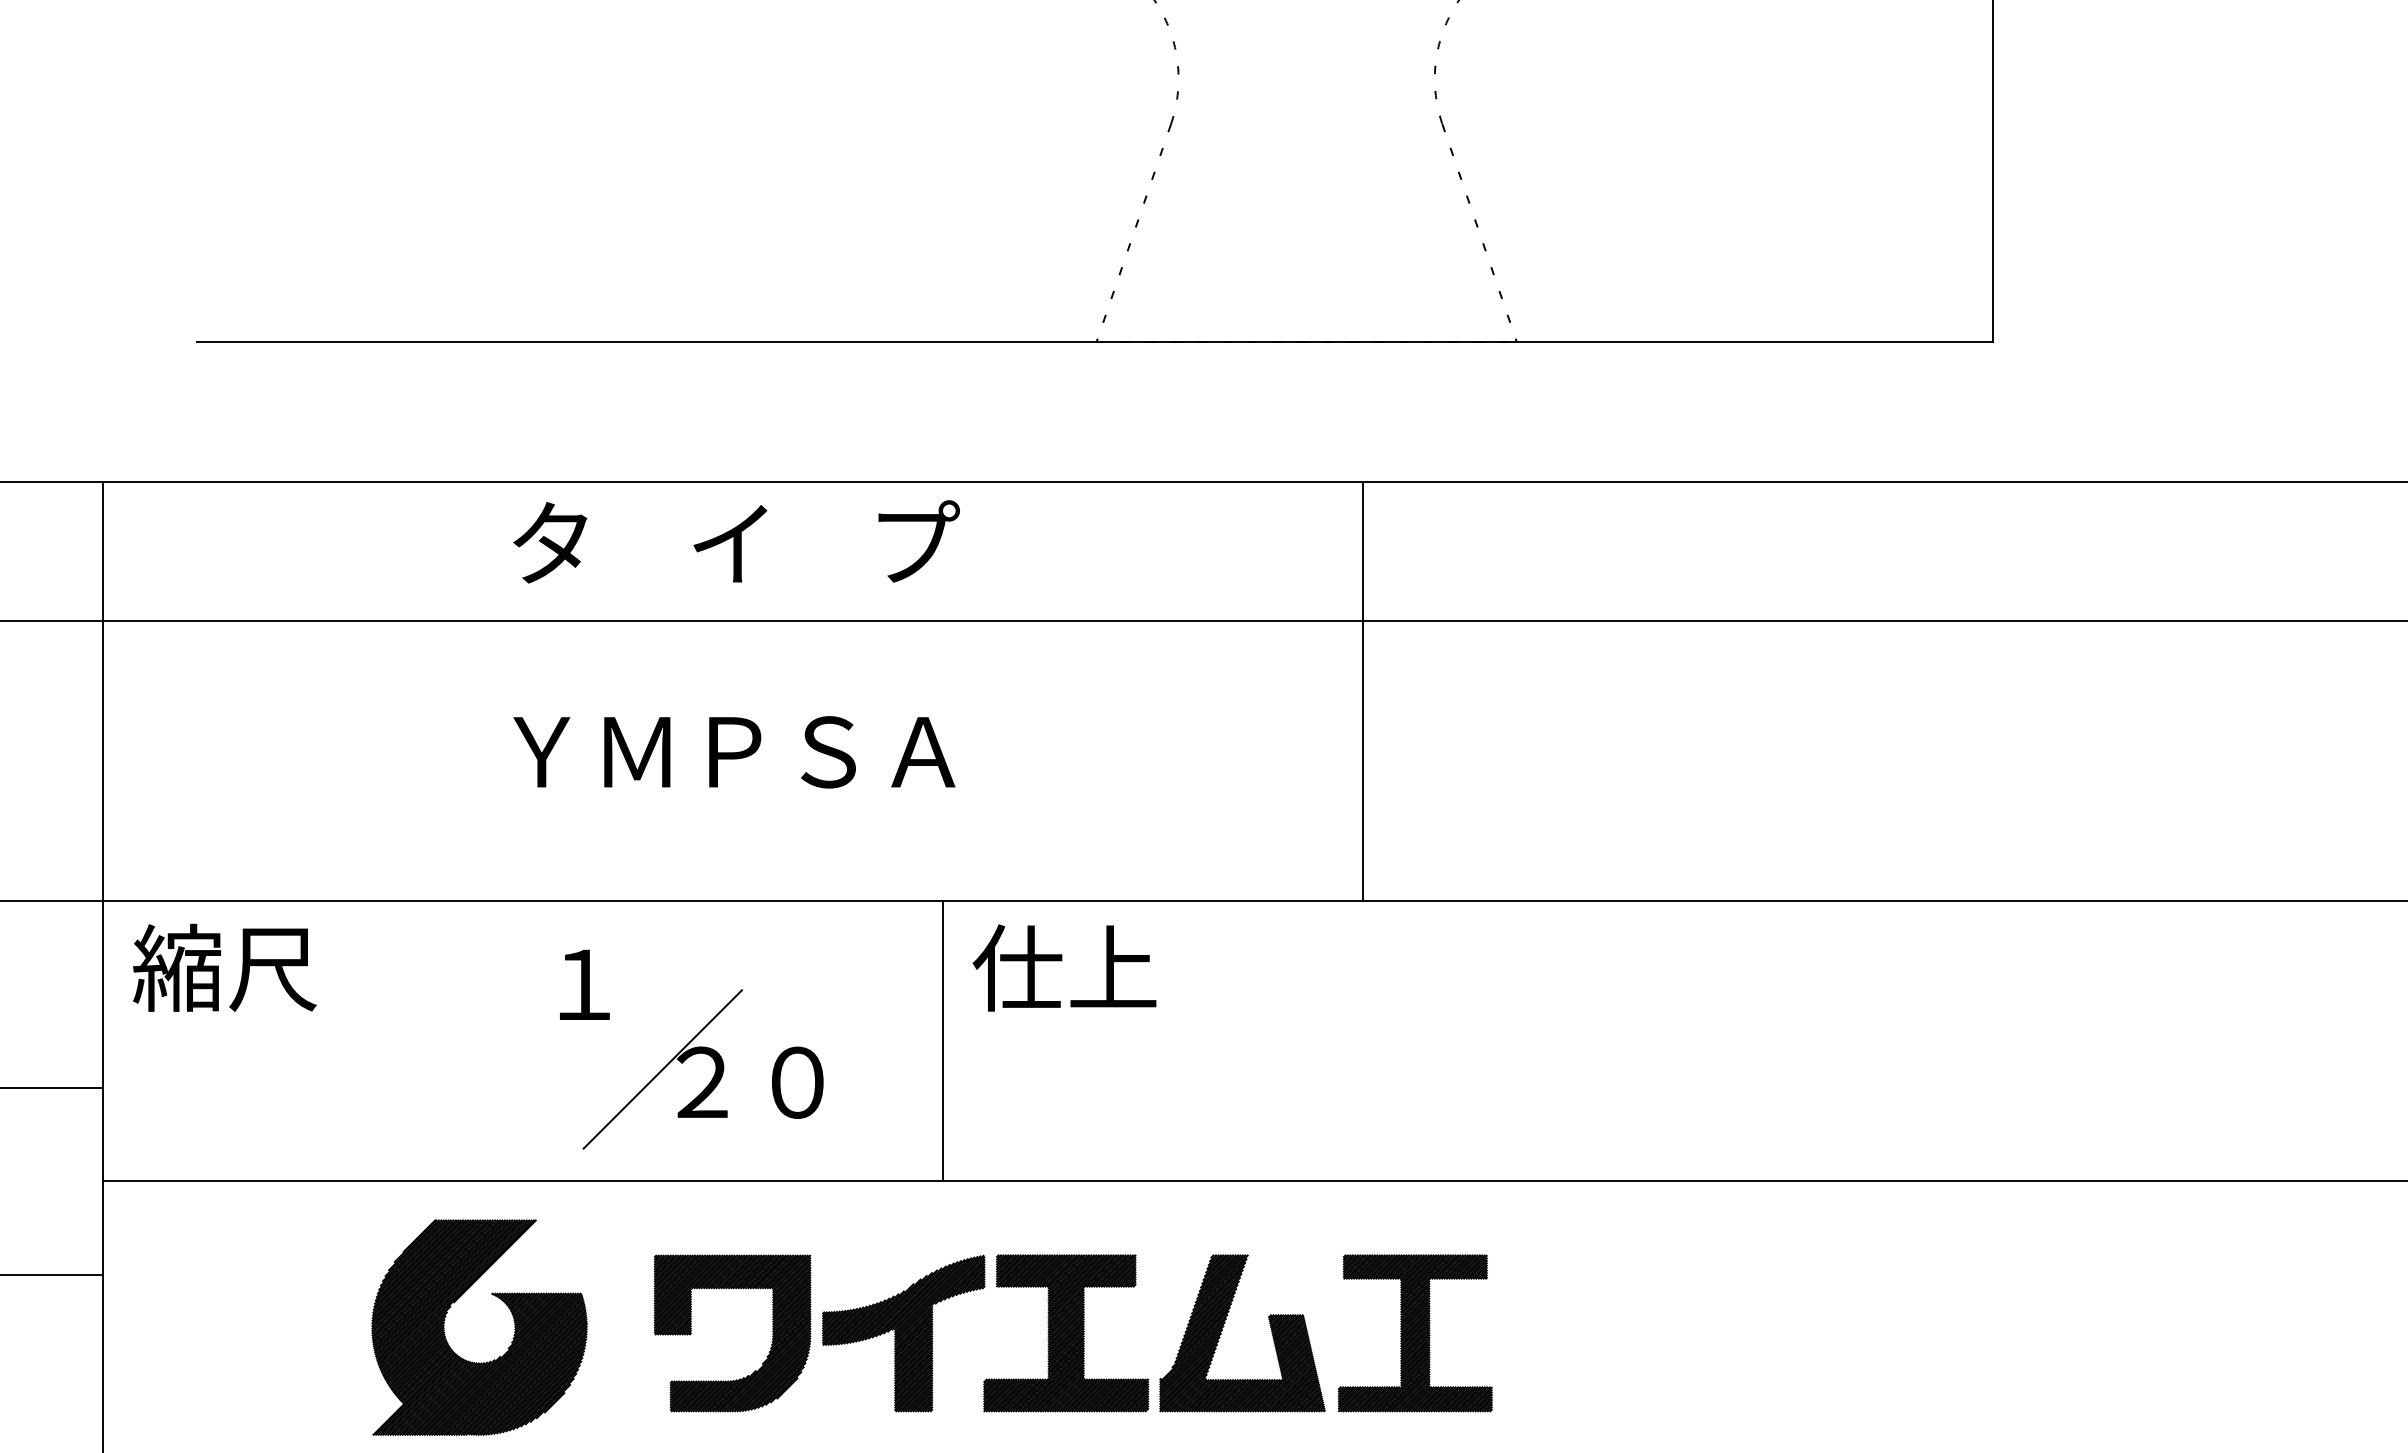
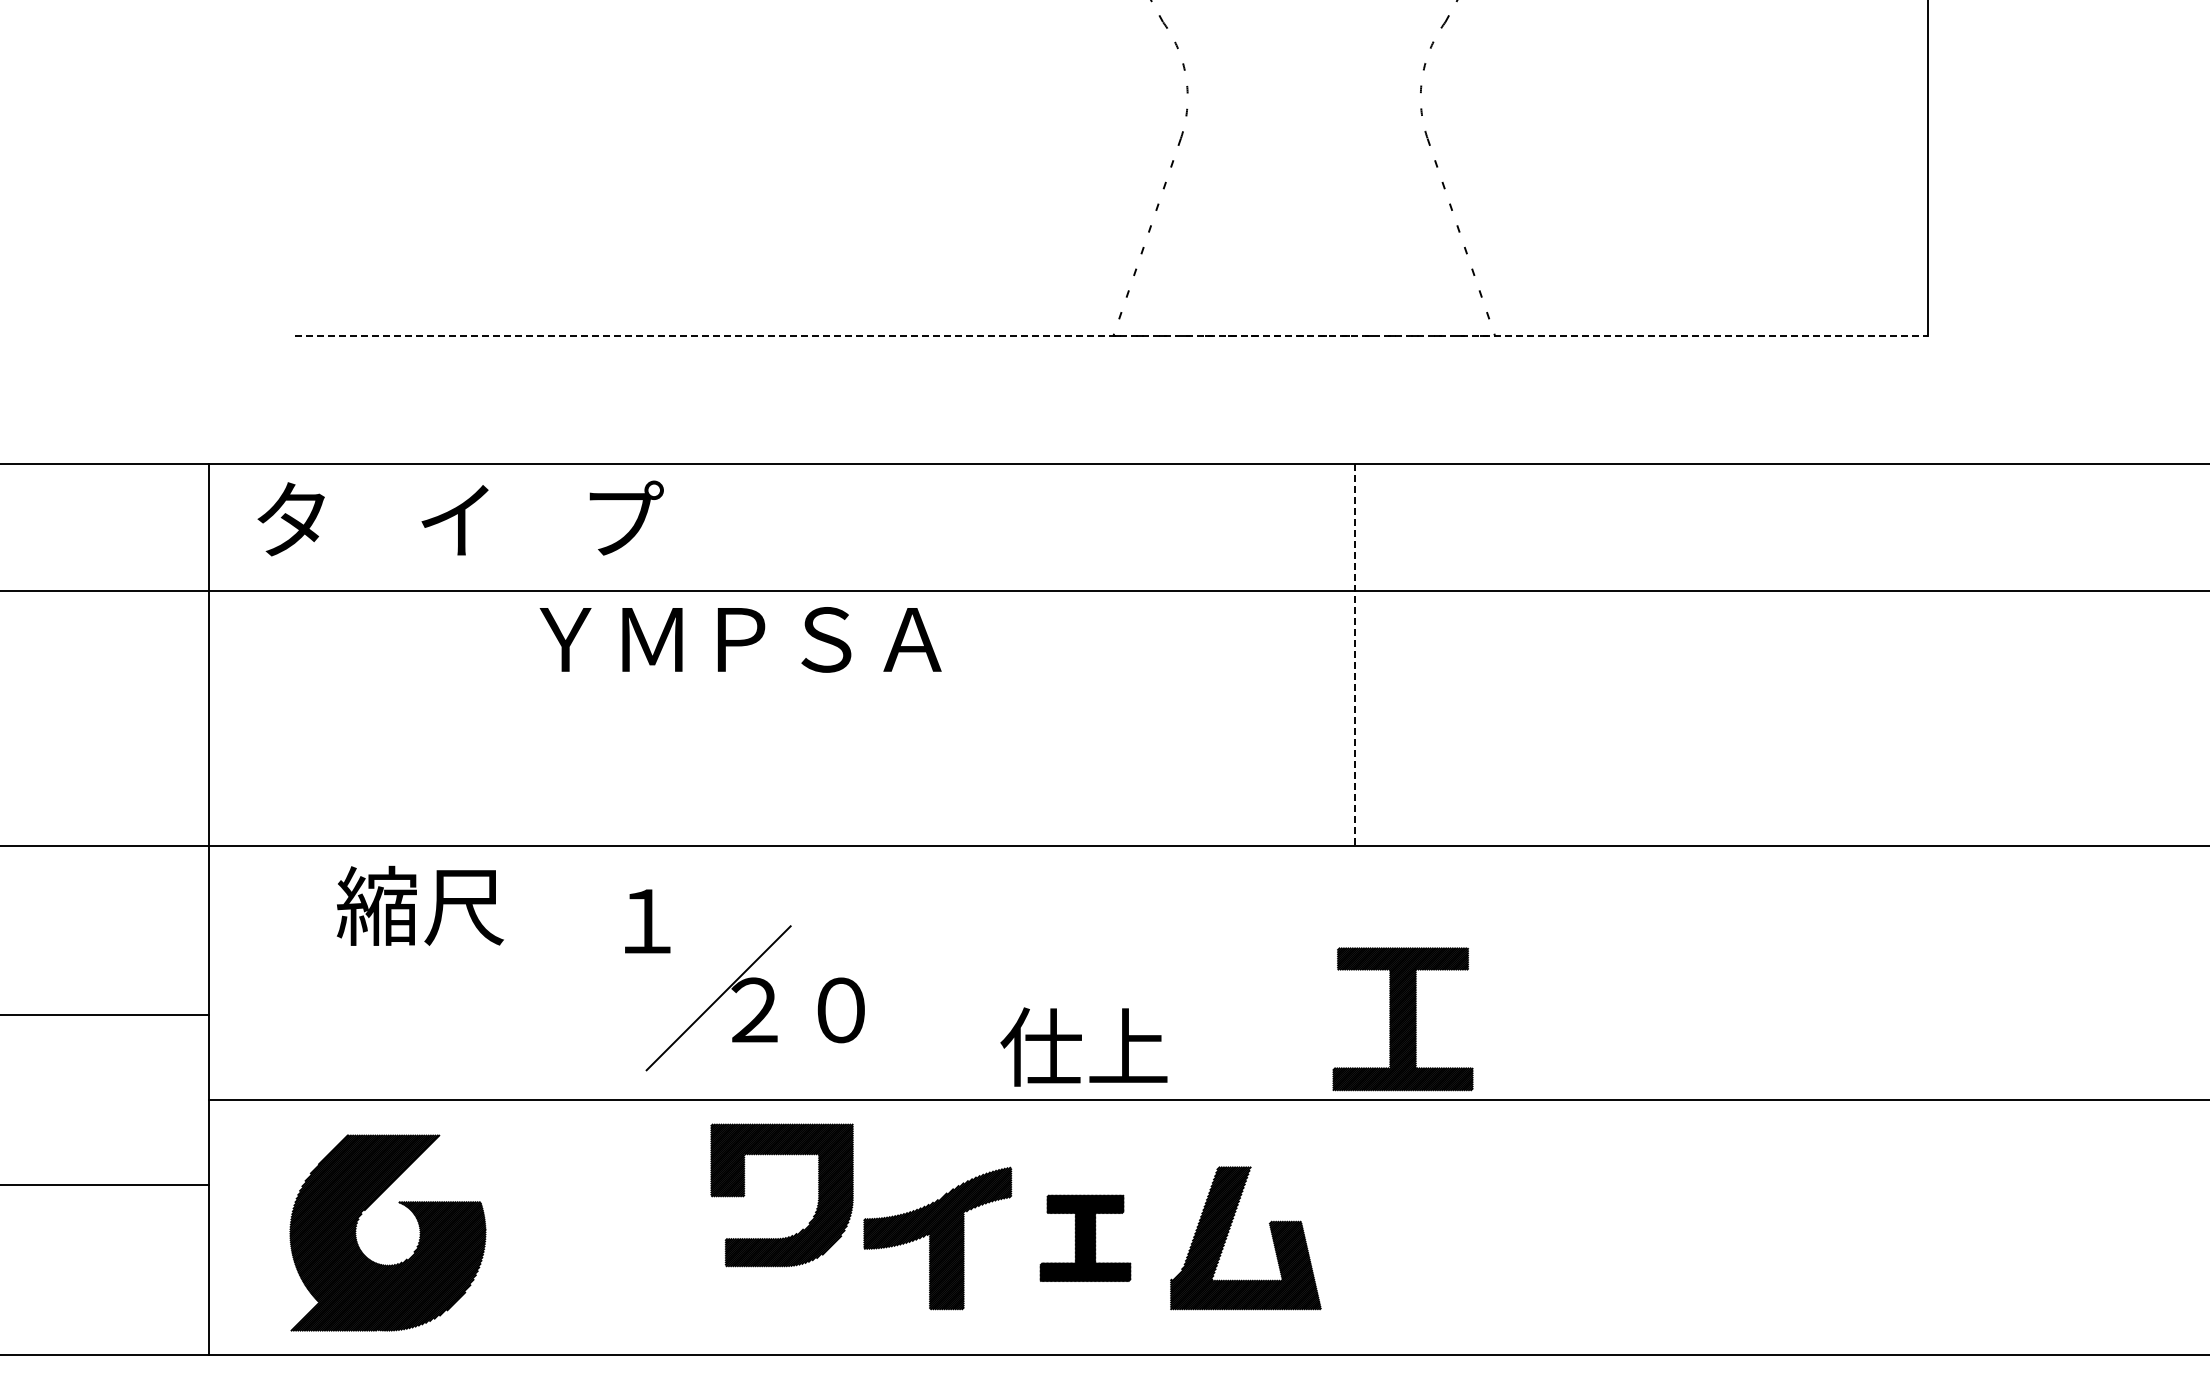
line: (1094, 341) -> (1111, 336), solid -> dashed
text: (736, 541) -> (460, 518), moved
line: (1363, 691) -> (1355, 654), solid -> dashed
text: (734, 751) -> (740, 639), moved
text: (223, 967) -> (419, 905), moved
text: (1063, 967) -> (1083, 1046), moved
line: (943, 1041) -> (973, 972), removed
part: (451, 1307) -> (362, 1214), moved
part: (692, 1333) -> (745, 1195), moved
part: (1066, 1333) -> (1085, 1238), size x0.6
part: (1414, 1333) -> (1402, 1019), moved

